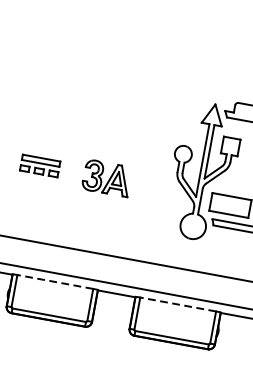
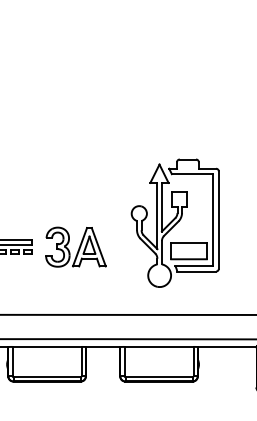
part: (106, 177) -> (75, 246), size x1.43
line: (55, 281) -> (47, 346), dashed -> solid
line: (178, 304) -> (159, 346), dashed -> solid

